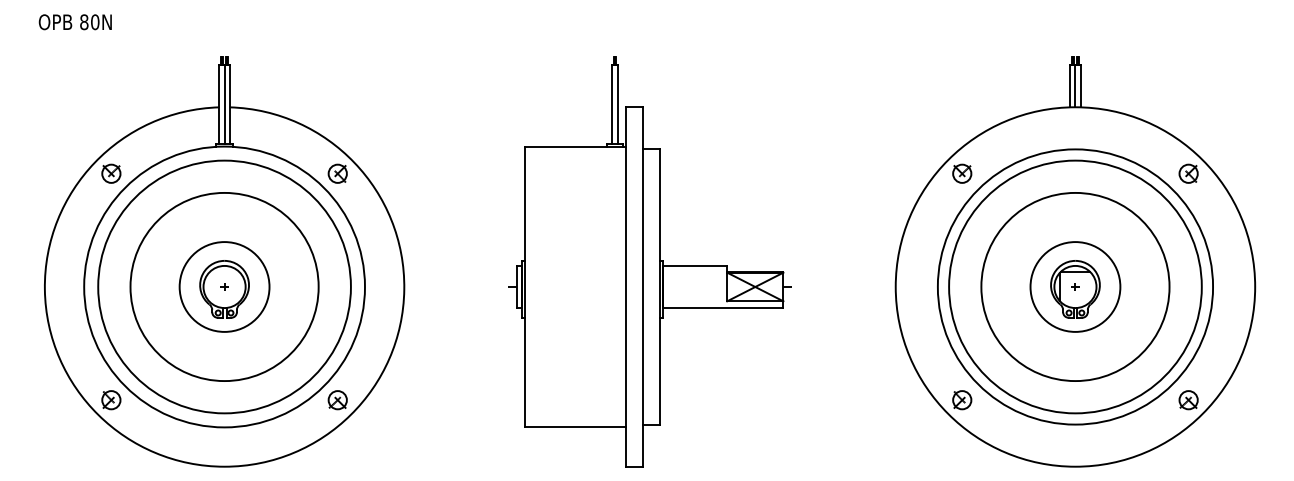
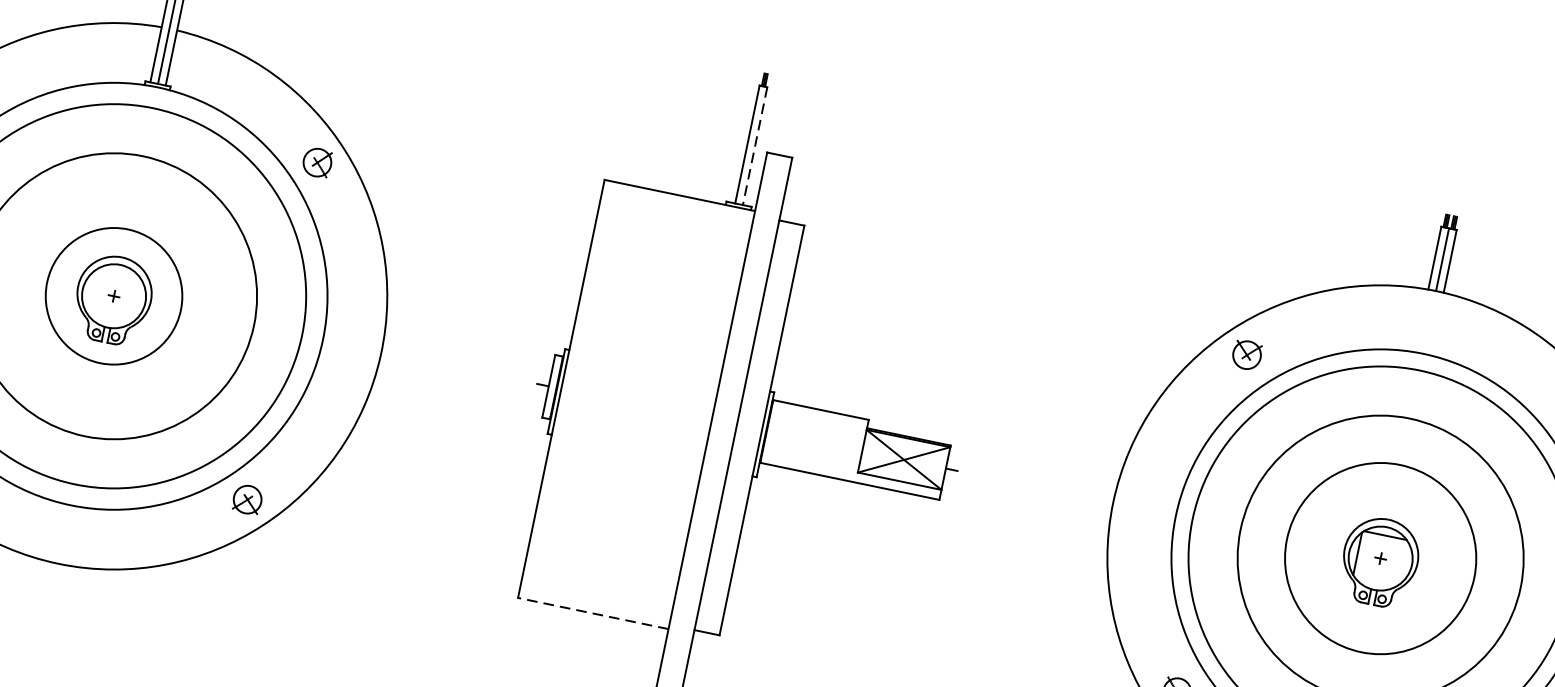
line: (617, 104) -> (755, 145), solid -> dashed
circle: (1075, 286) -> (1380, 557), size x1.4
line: (575, 427) -> (593, 613), solid -> dashed

